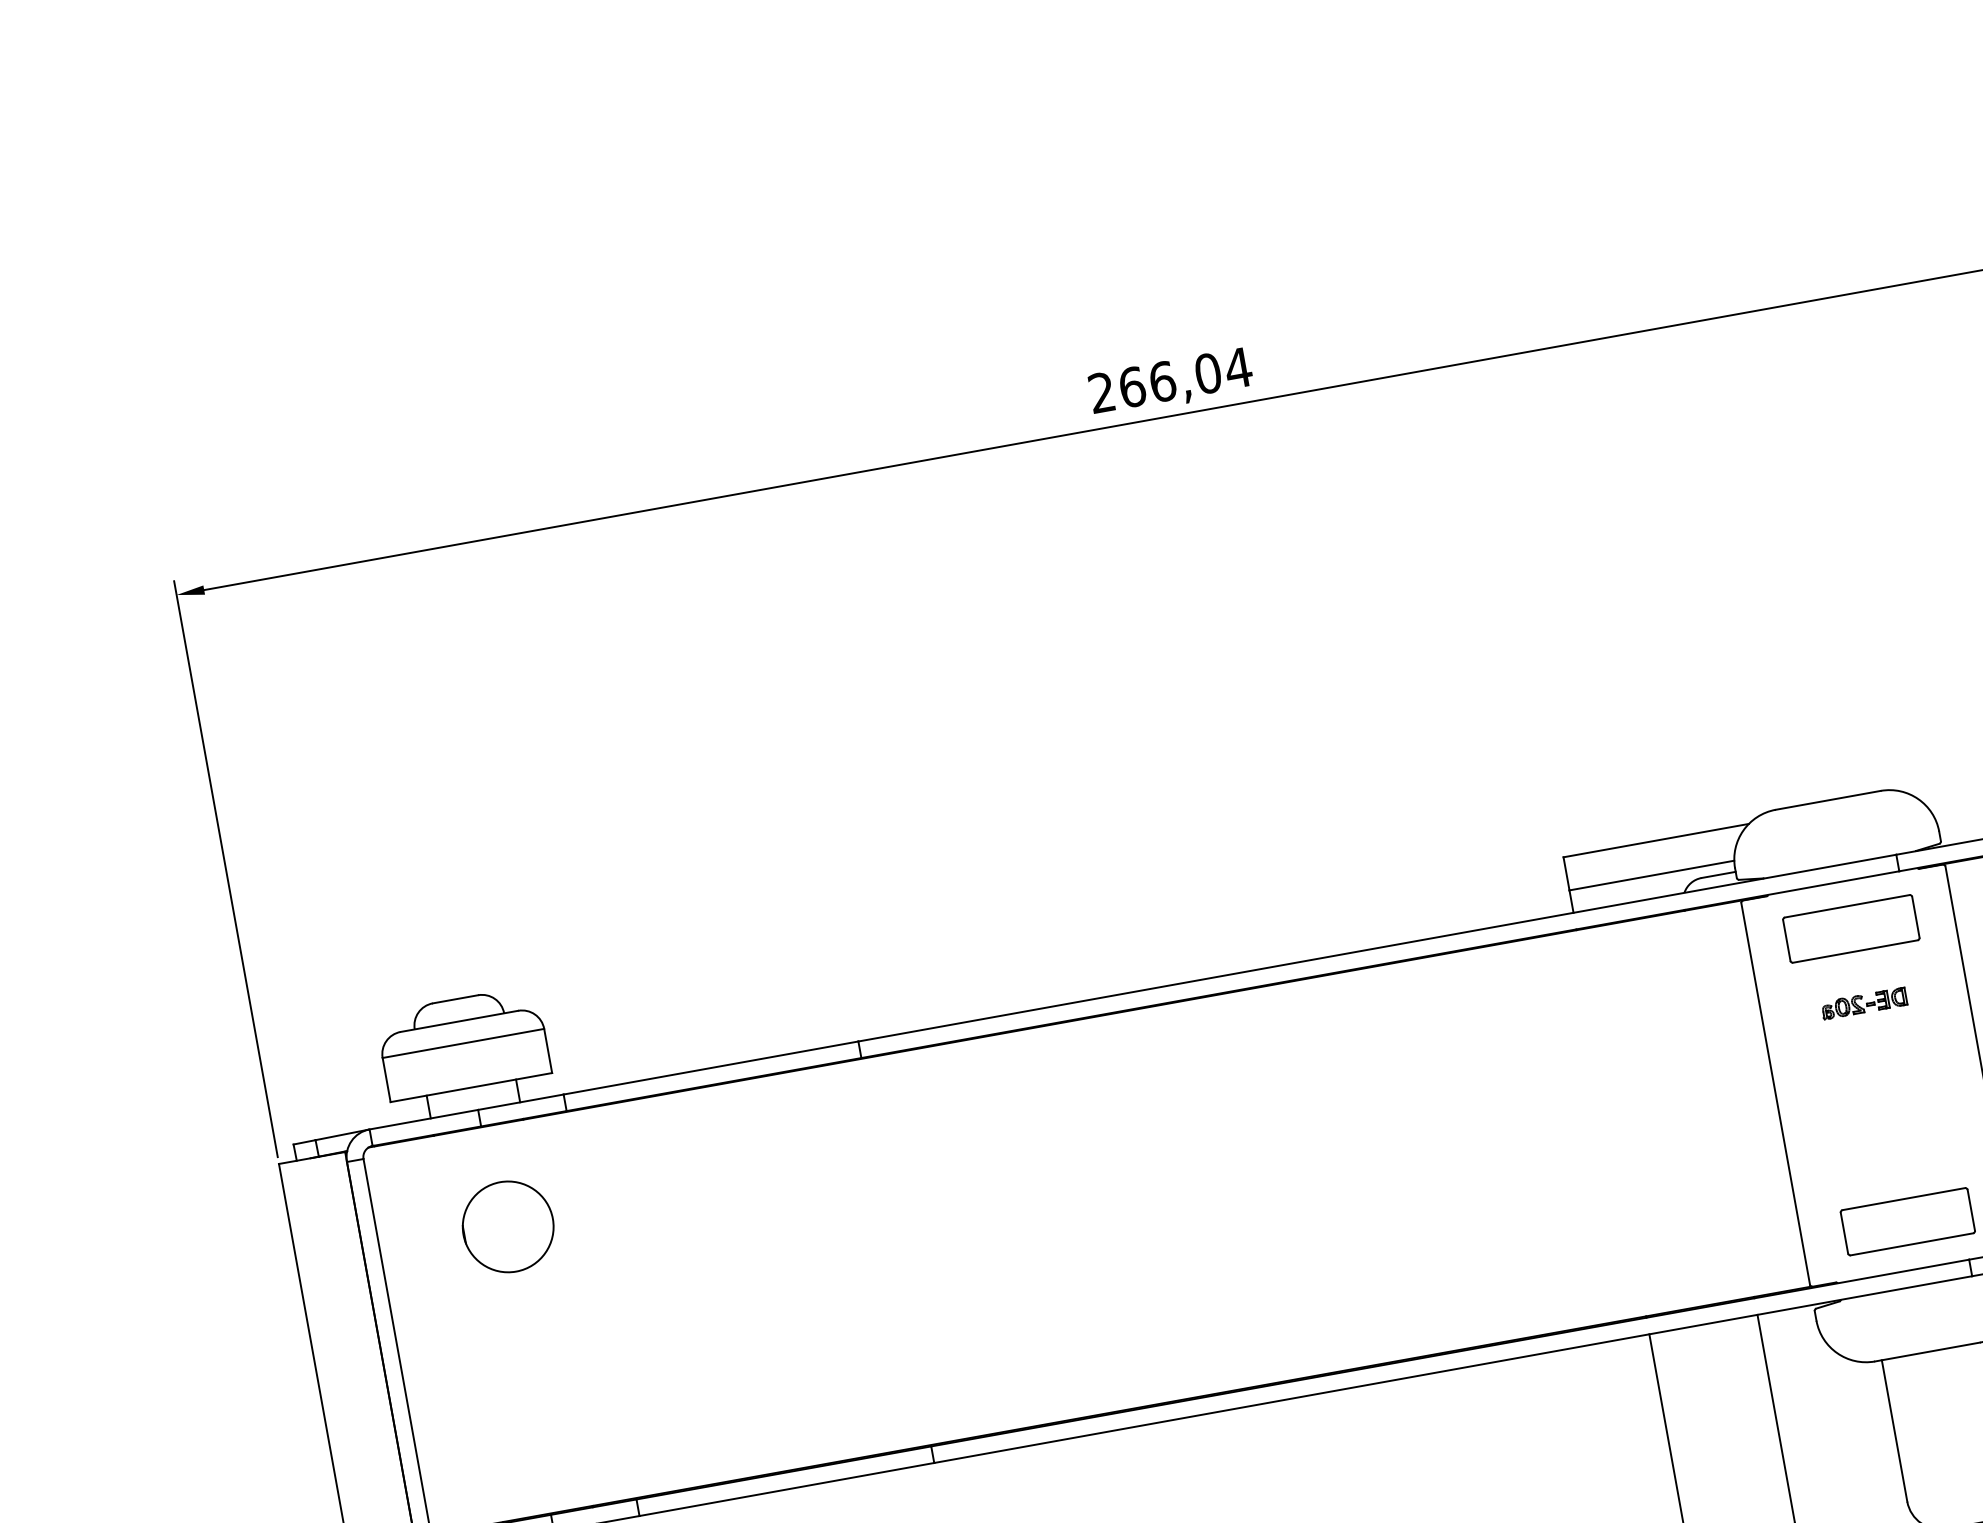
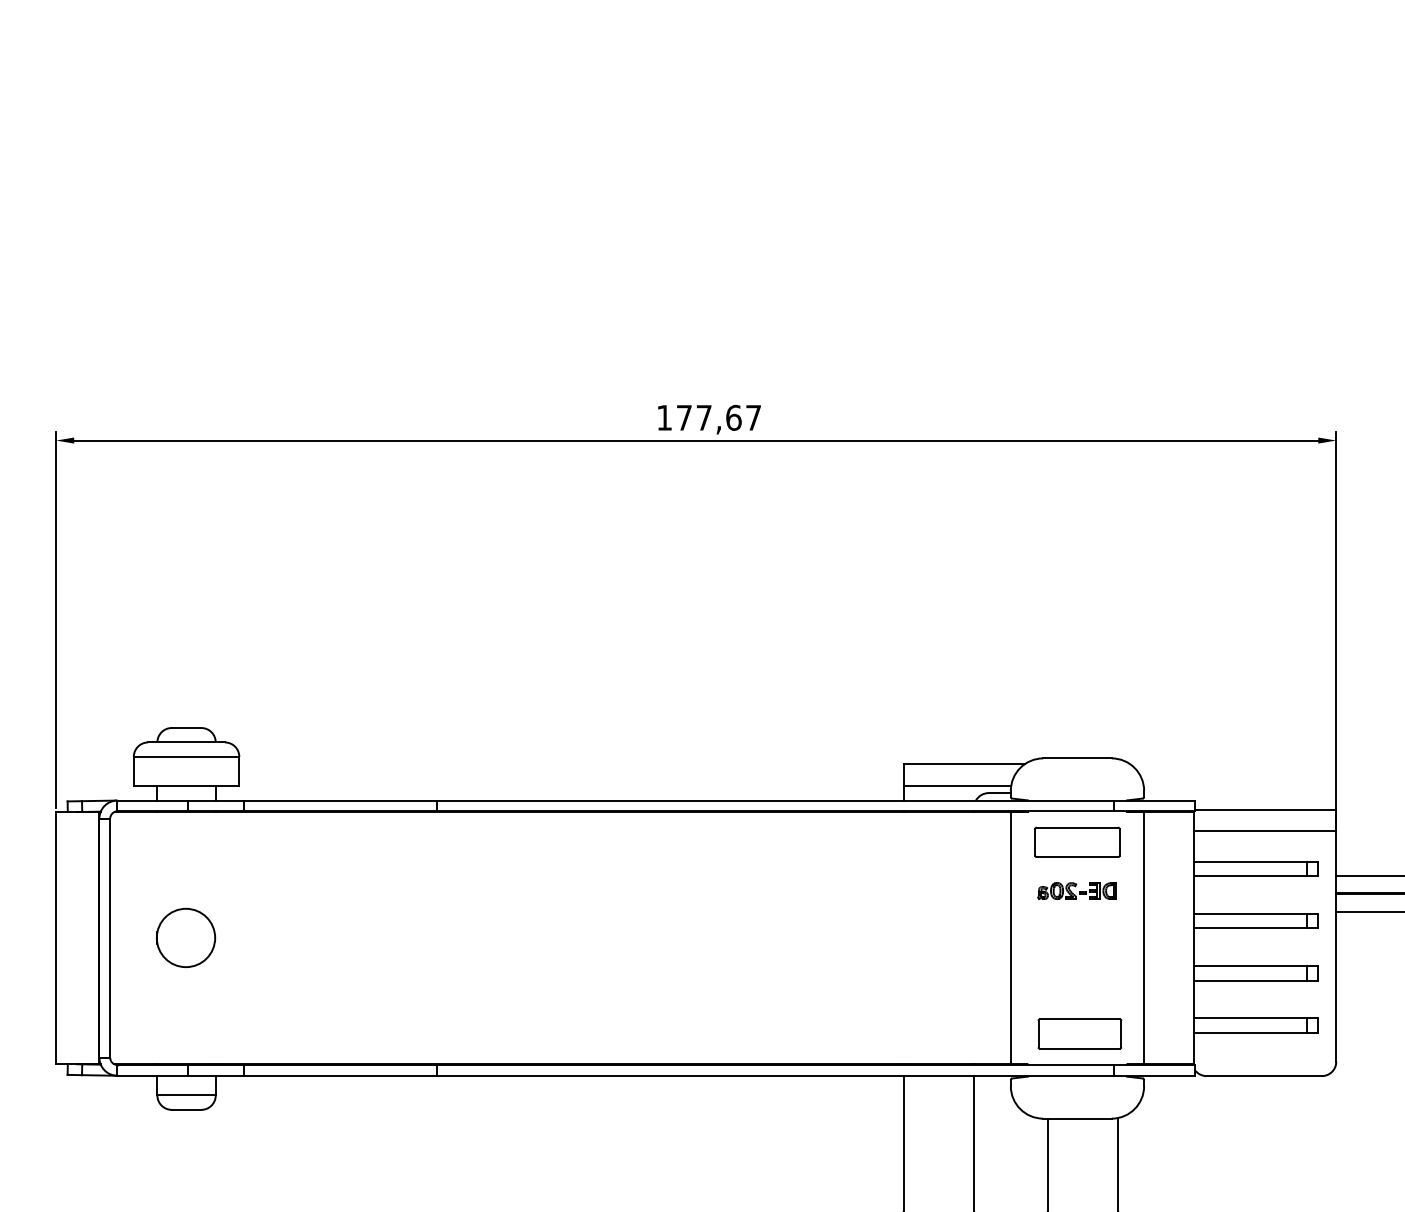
text: (1170, 379) -> (709, 417), 266,04 -> 177,67
part: (1863, 1002) -> (1076, 890), size x1.43
circle: (508, 1226) -> (186, 937), moved

